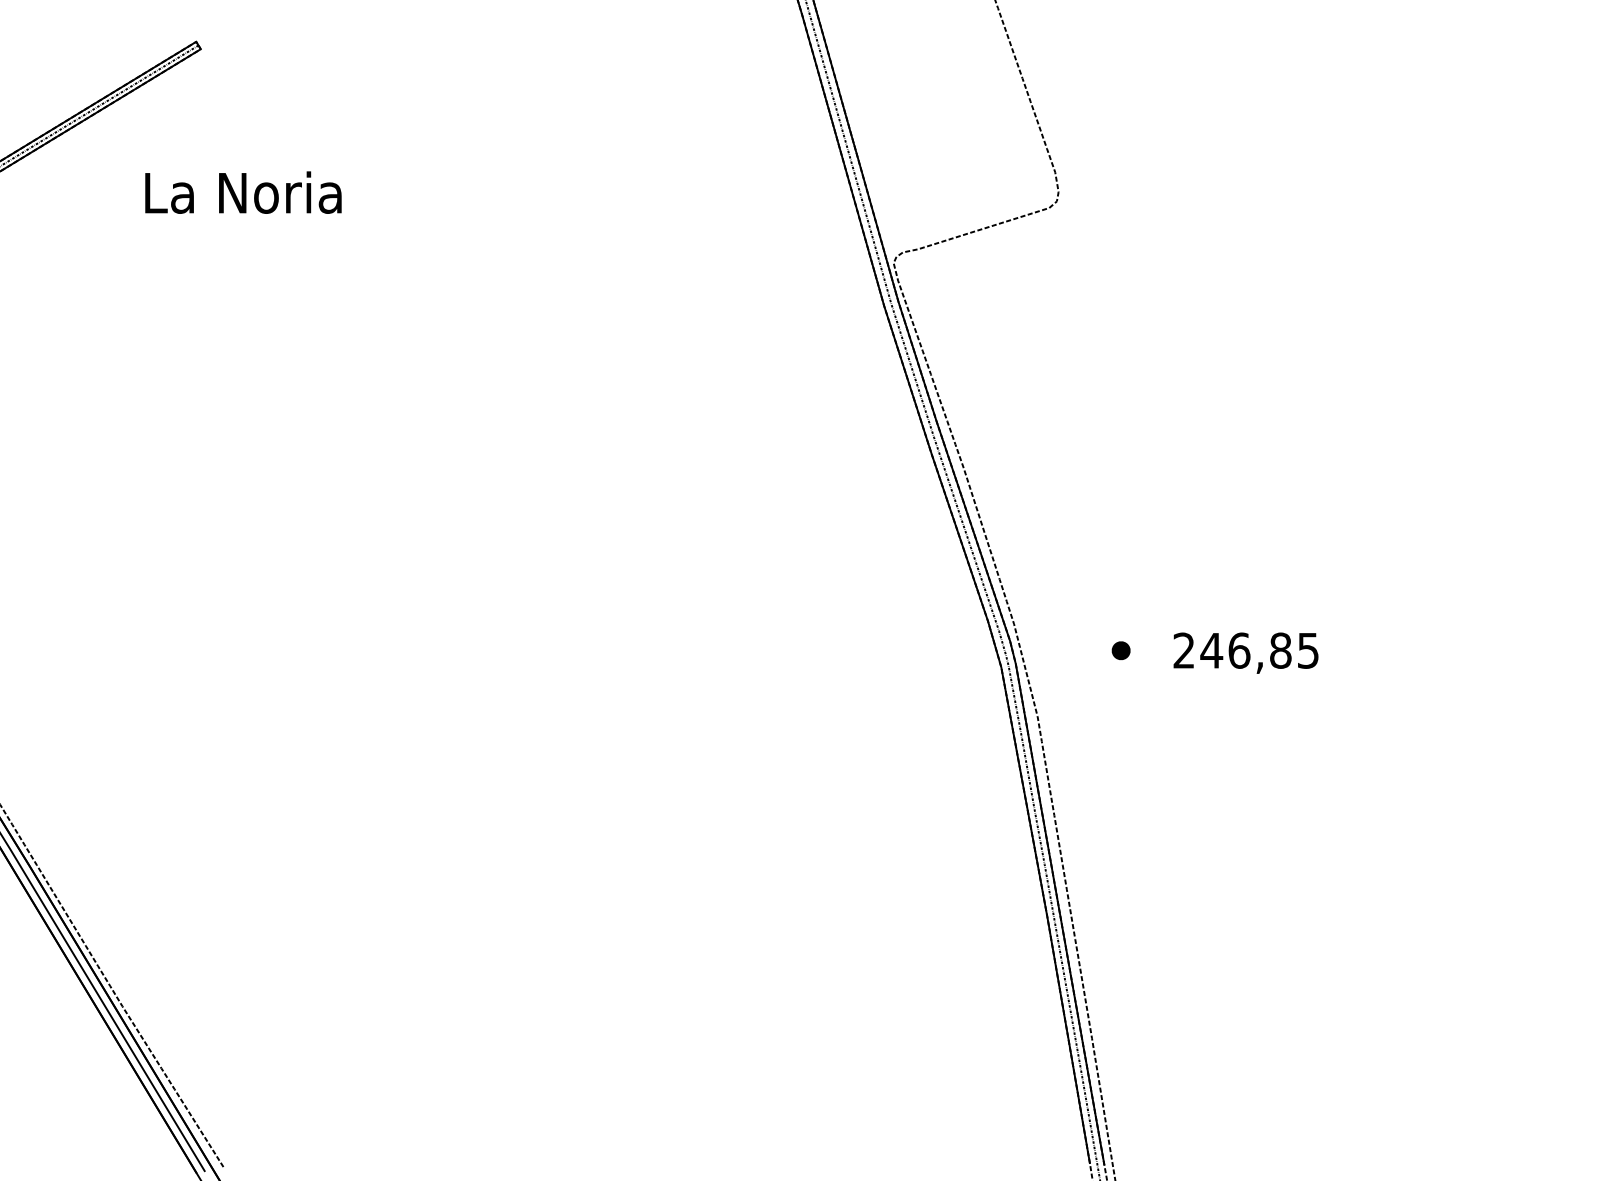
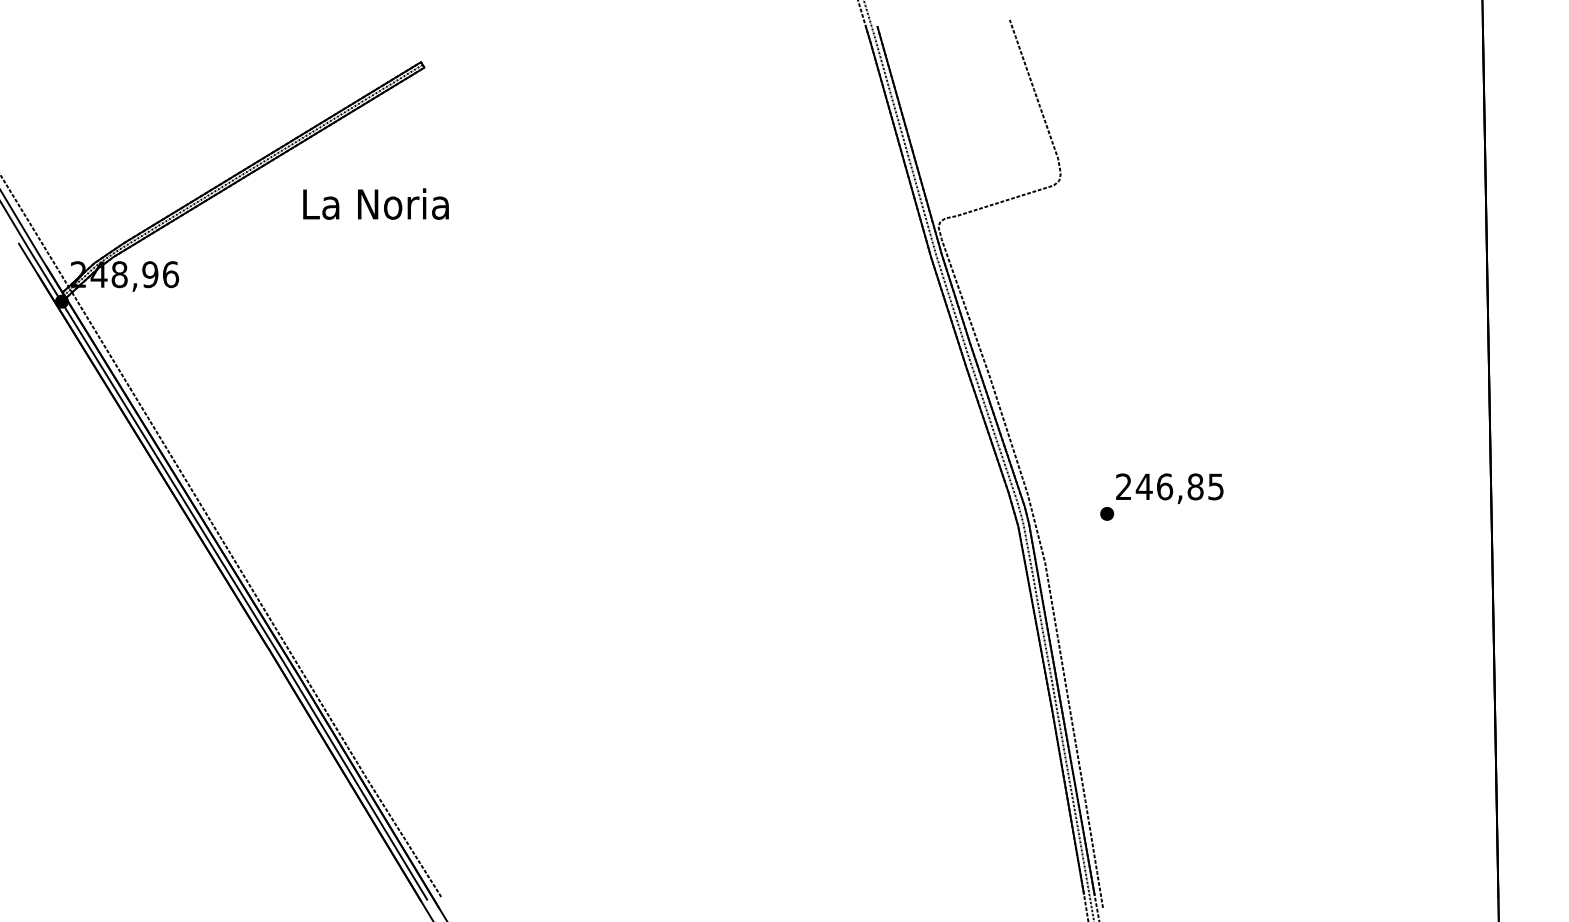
text: (242, 191) -> (375, 203), moved
text: (1245, 652) -> (1169, 488), moved

